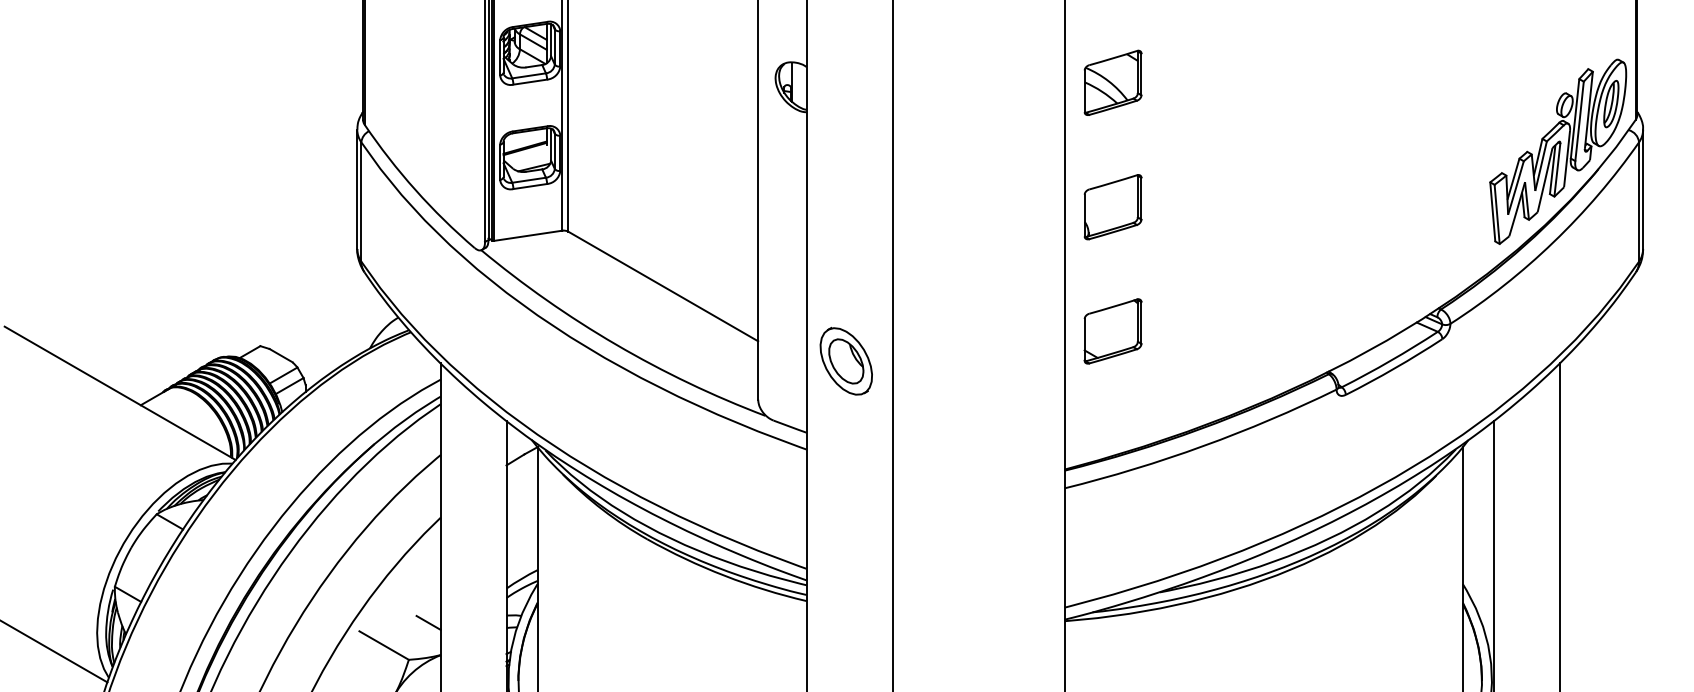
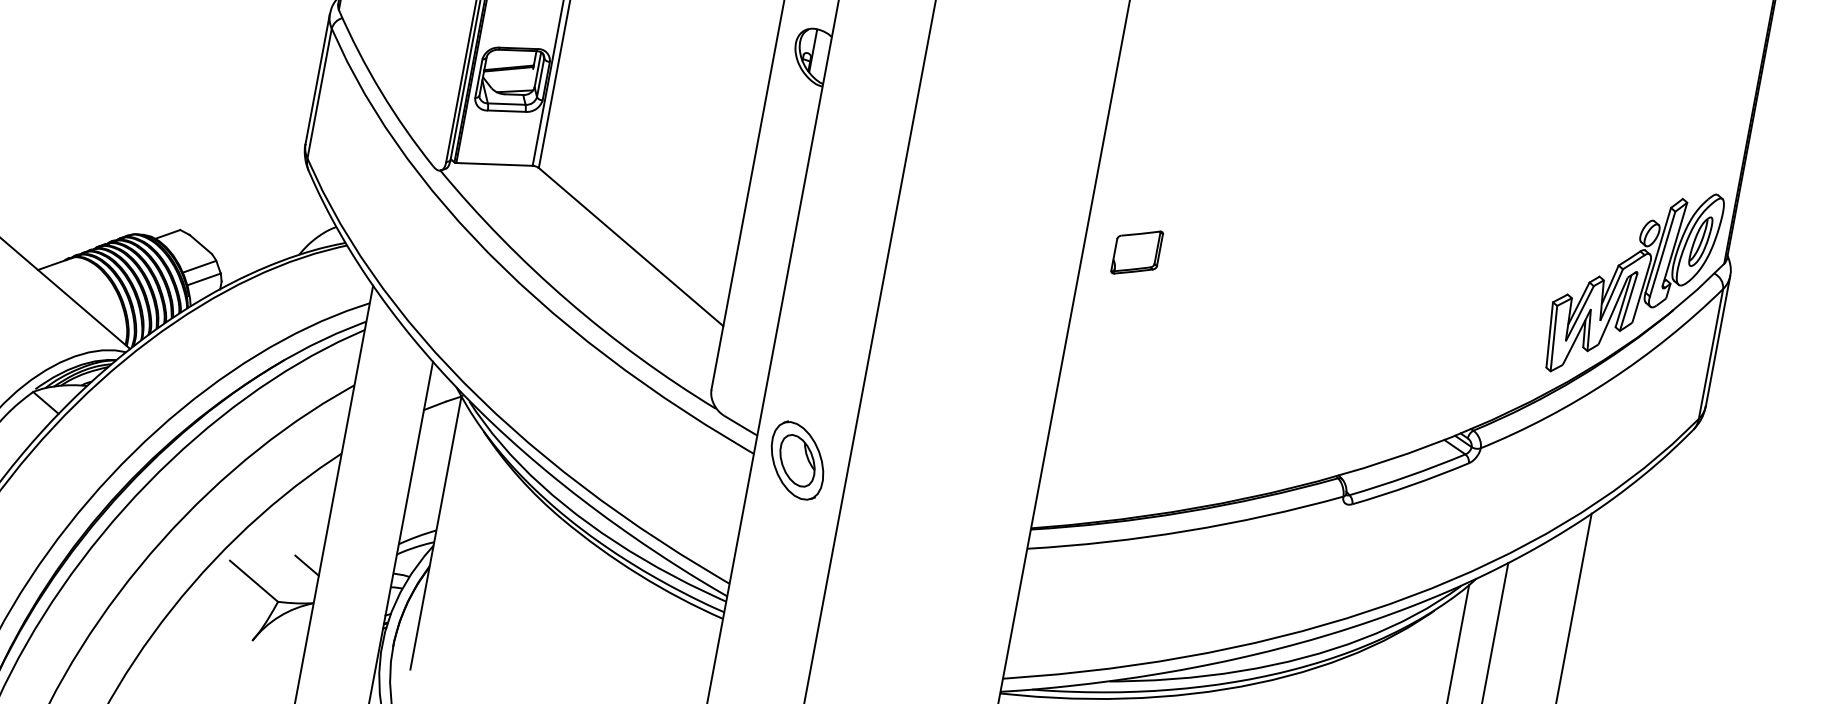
part: (1112, 82) -> (1161, 116), removed
part: (1112, 207) -> (1136, 252), size x0.7
part: (1112, 331) -> (1111, 387), removed
part: (845, 360) -> (796, 459), moved

